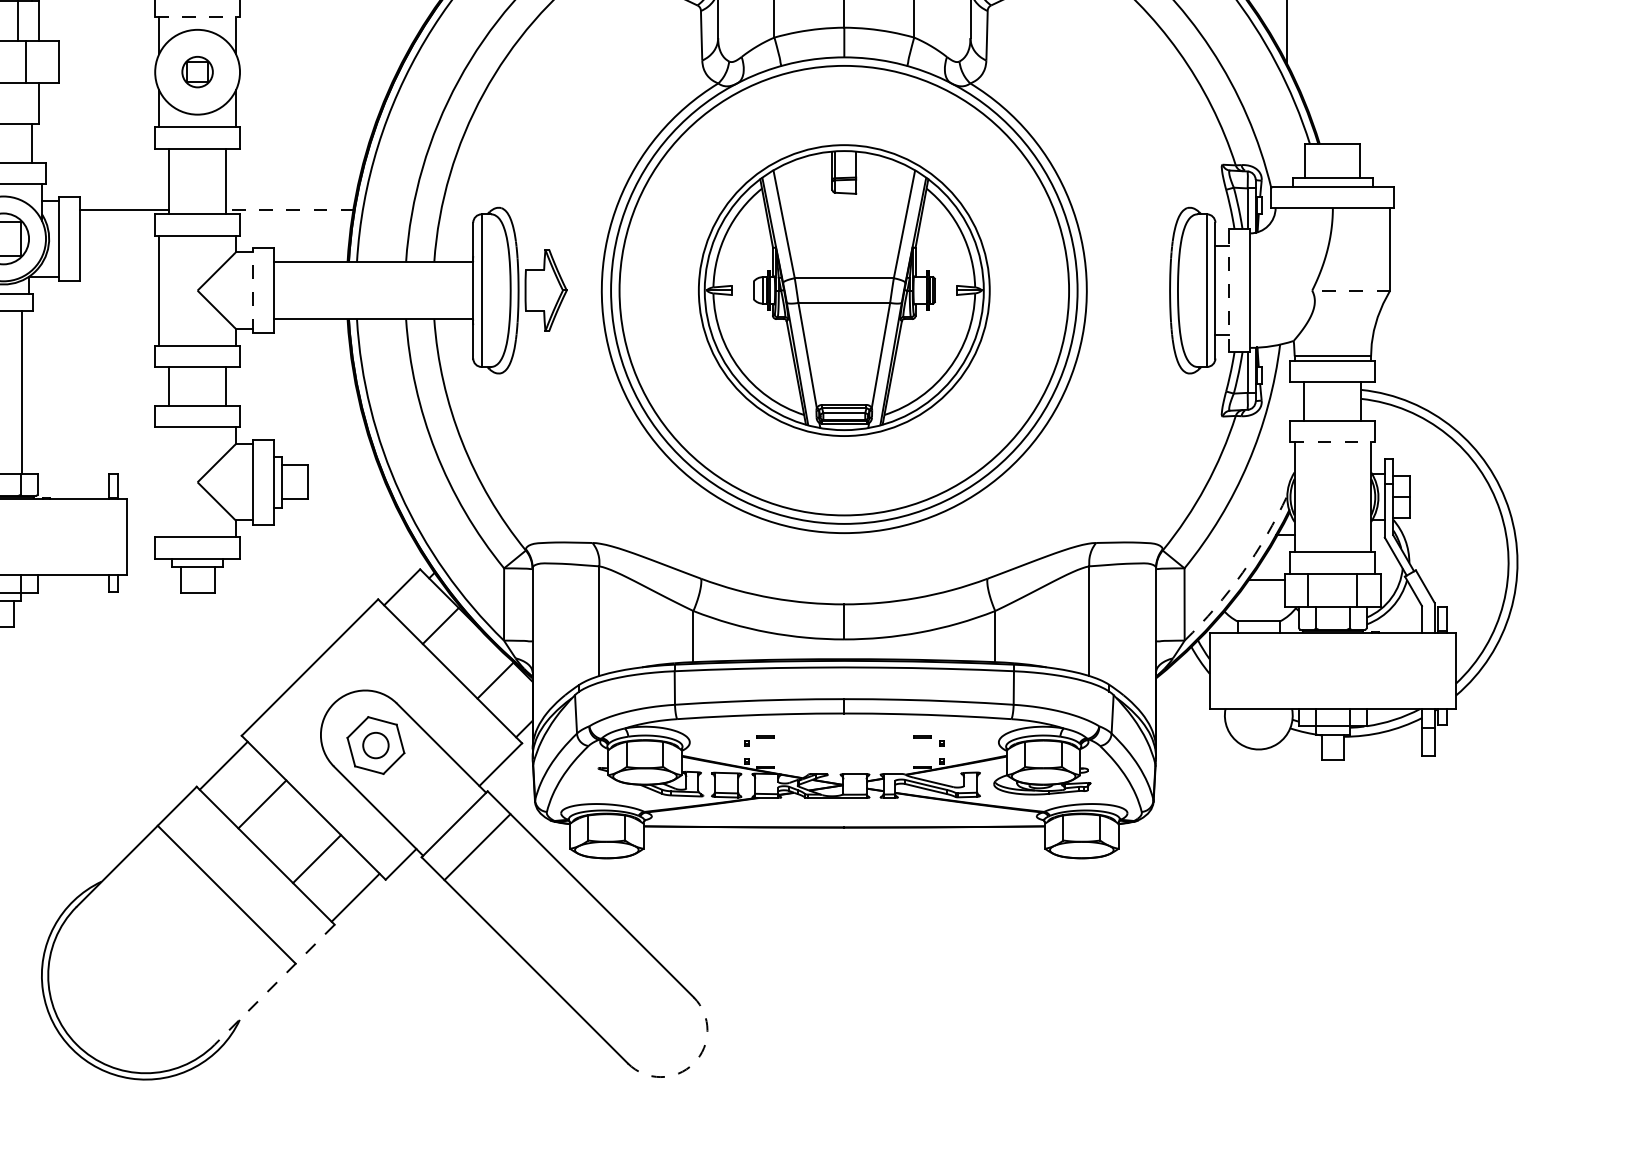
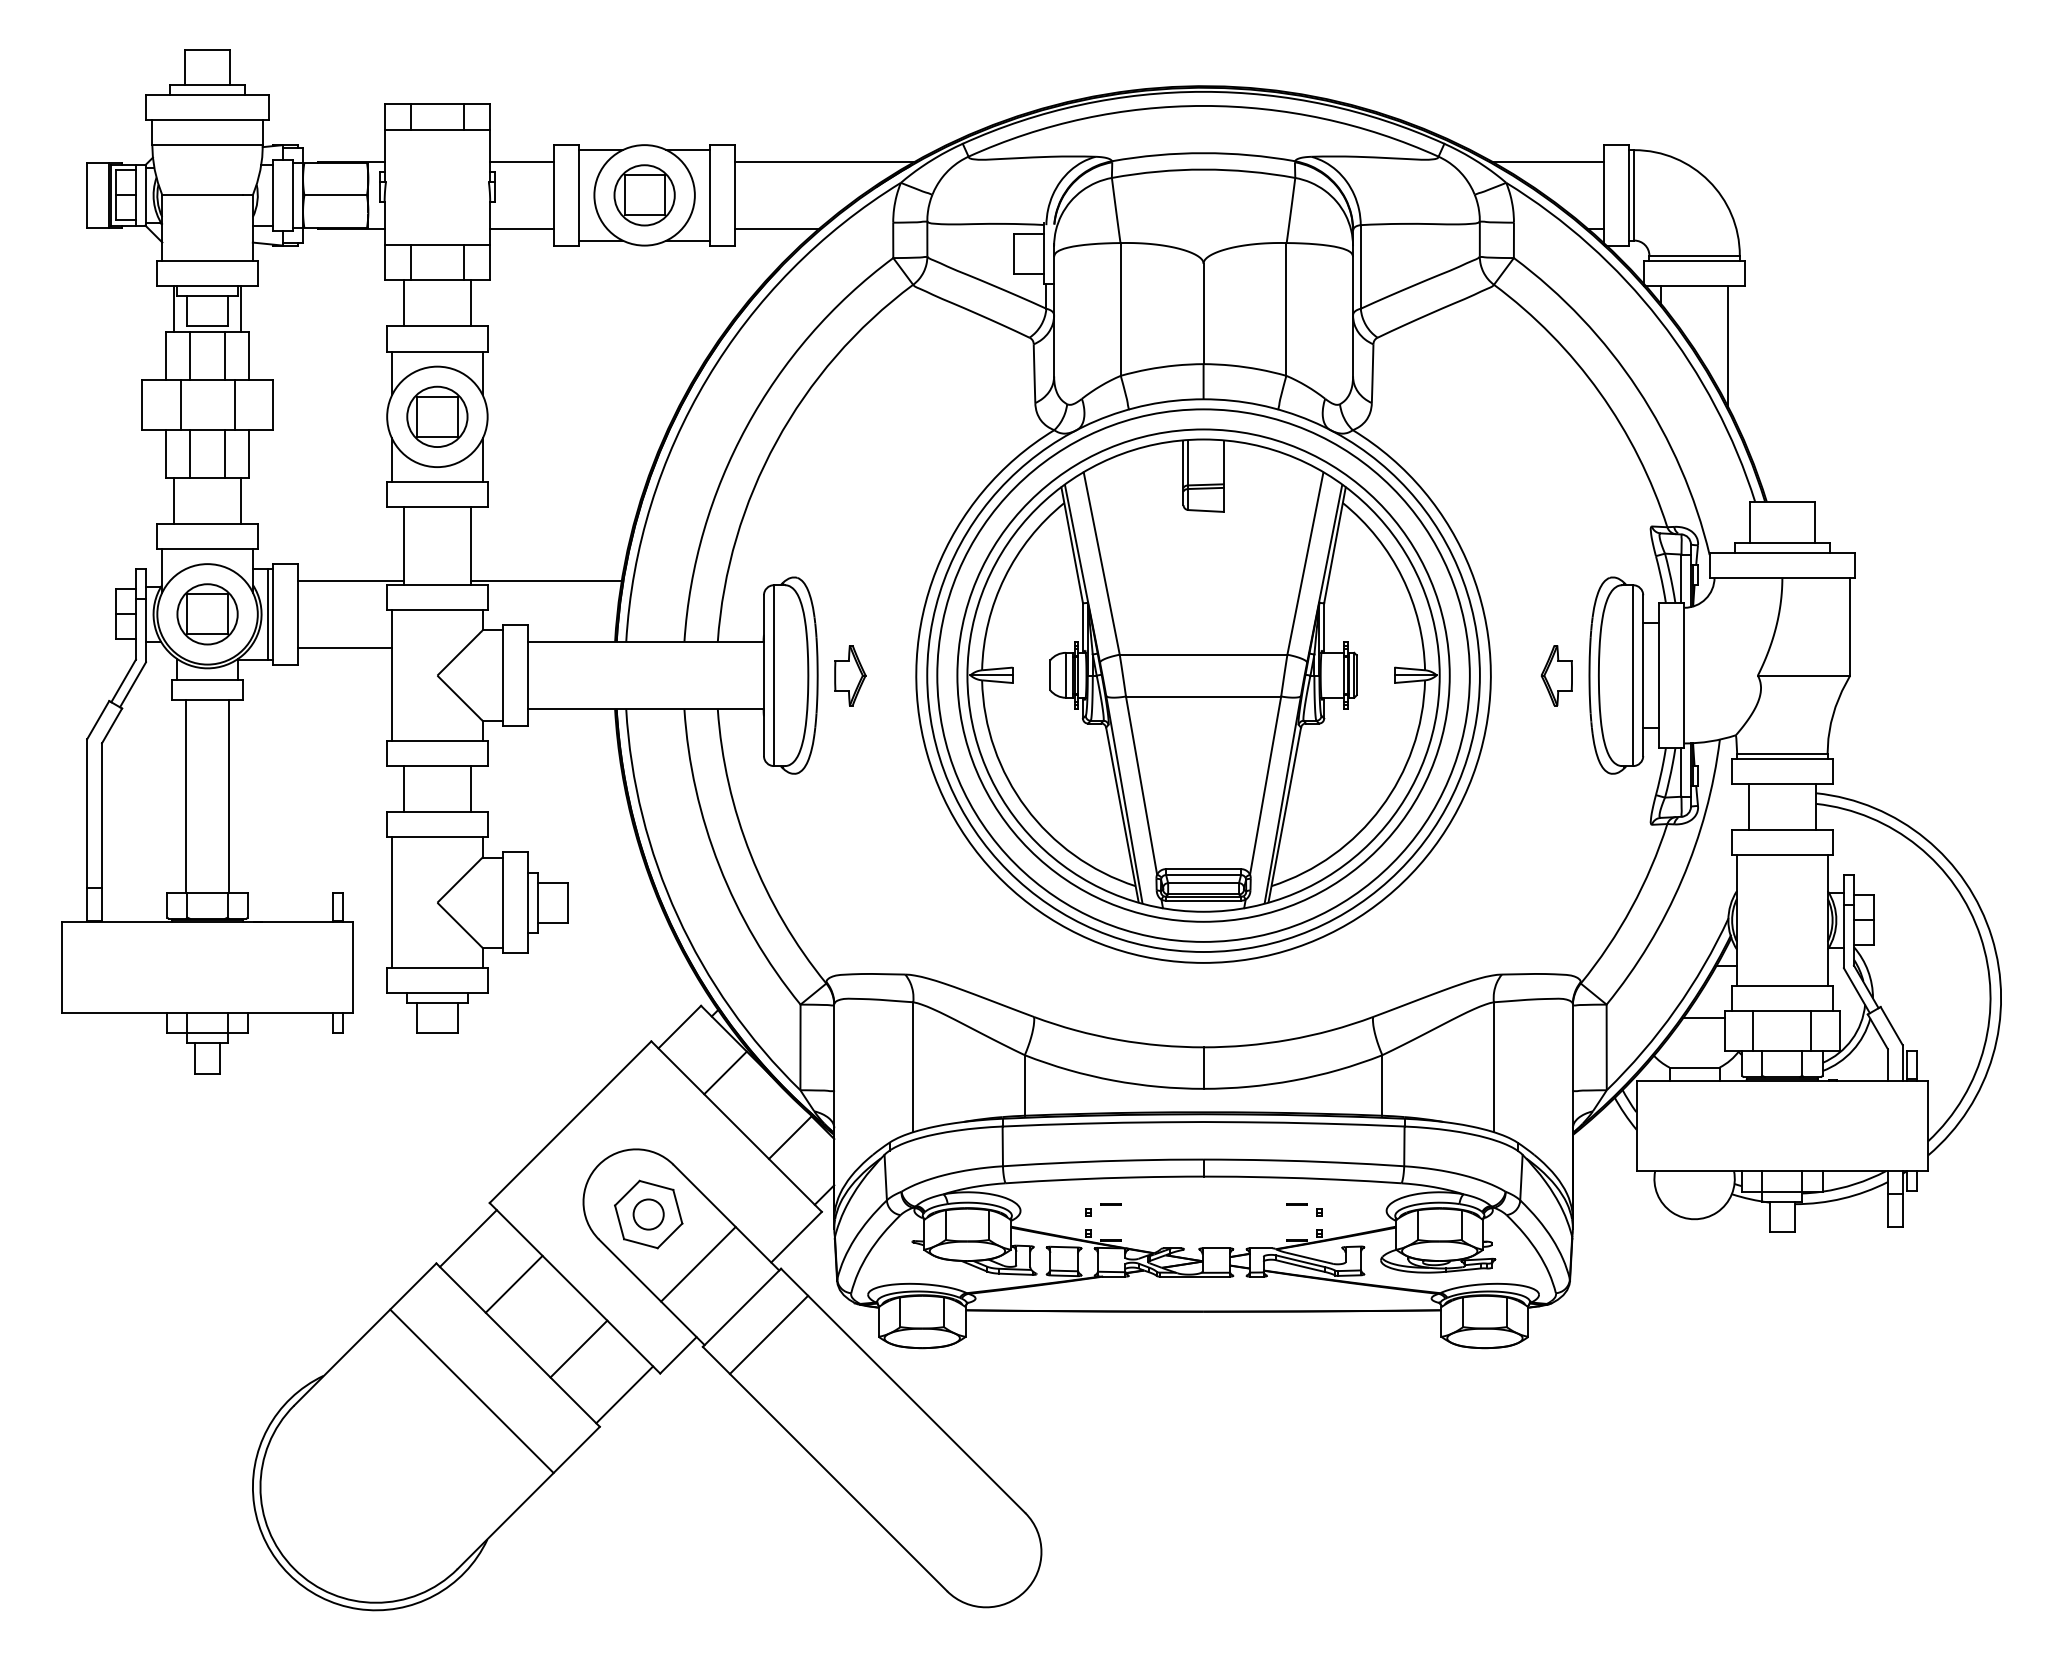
line: (197, 17) -> (437, 351), dashed -> solid
part: (197, 71) -> (437, 416), size x1.67
line: (17, 103) -> (224, 453), added
line: (290, 210) -> (547, 580), dashed -> solid
line: (54, 239) -> (267, 614), added
line: (120, 267) -> (345, 648), added
line: (252, 290) -> (502, 675), dashed -> solid
part: (546, 290) -> (850, 675), size x0.62
part: (844, 290) -> (1203, 675), size x1.43
part: (1142, 290) -> (1556, 675), added
line: (1229, 290) -> (1659, 675), dashed -> solid
line: (1350, 290) -> (1803, 675), dashed -> solid
line: (1332, 442) -> (1782, 855), dashed -> solid
line: (159, 482) -> (392, 902), added
arc: (1242, 572) -> (1675, 1009), dashed -> solid
line: (417, 786) -> (698, 1263), added
line: (274, 985) -> (528, 1498), dashed -> solid
arc: (694, 1063) -> (1025, 1591), dashed -> solid

